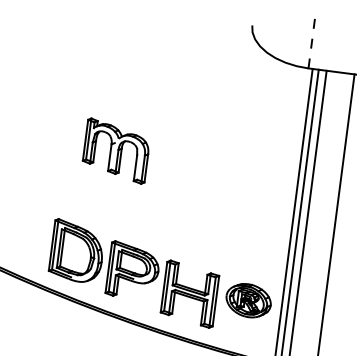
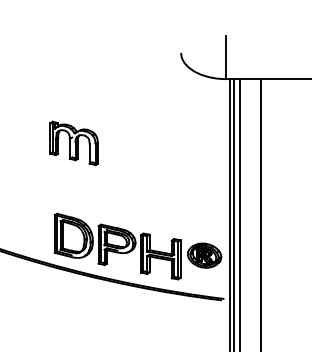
line: (312, 39) -> (226, 57), dashed -> solid
part: (115, 151) -> (73, 143), moved

